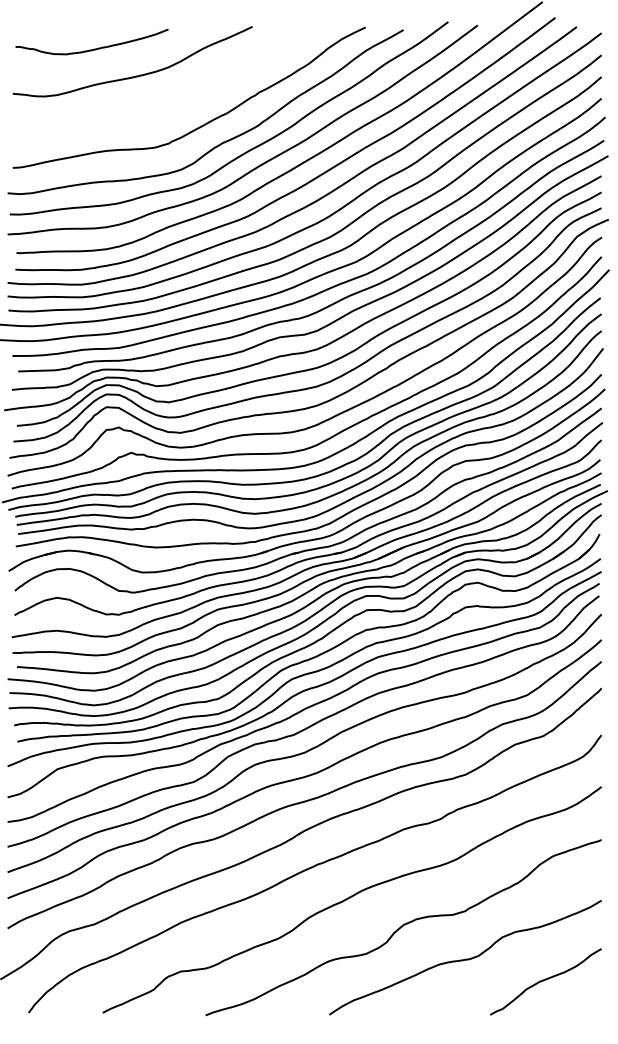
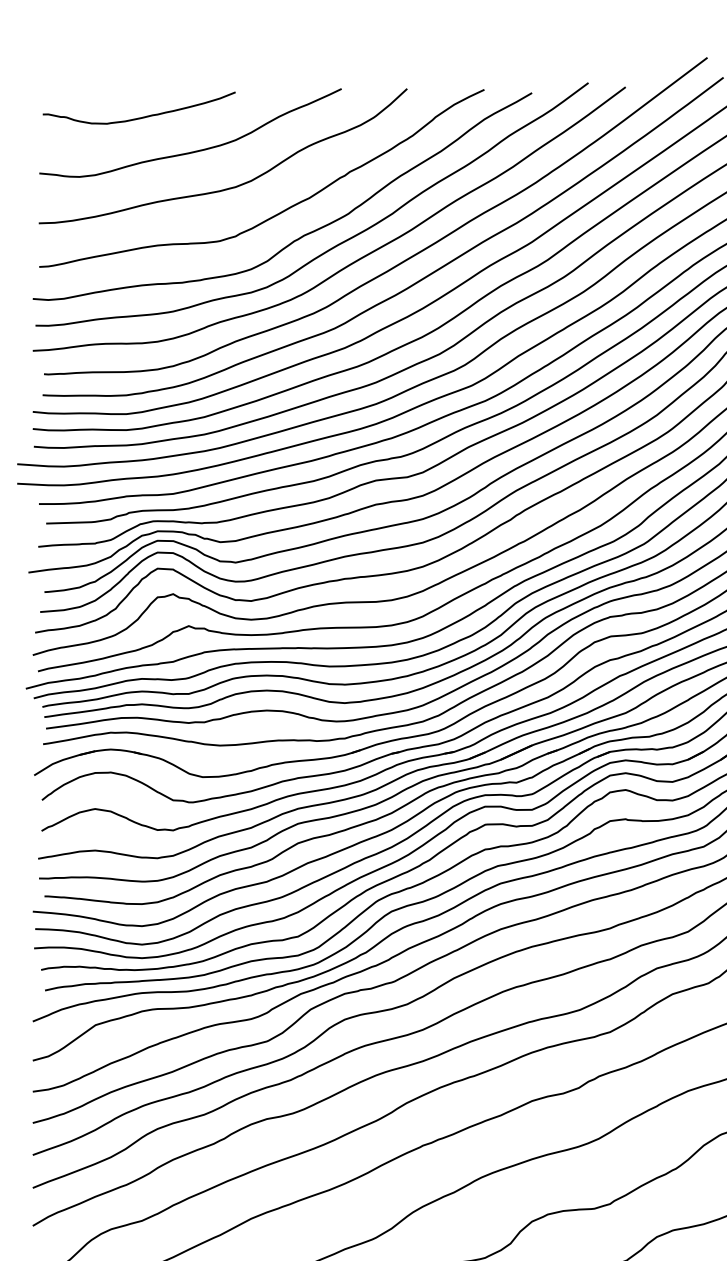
curve: (163, 104) -> (229, 186), added

